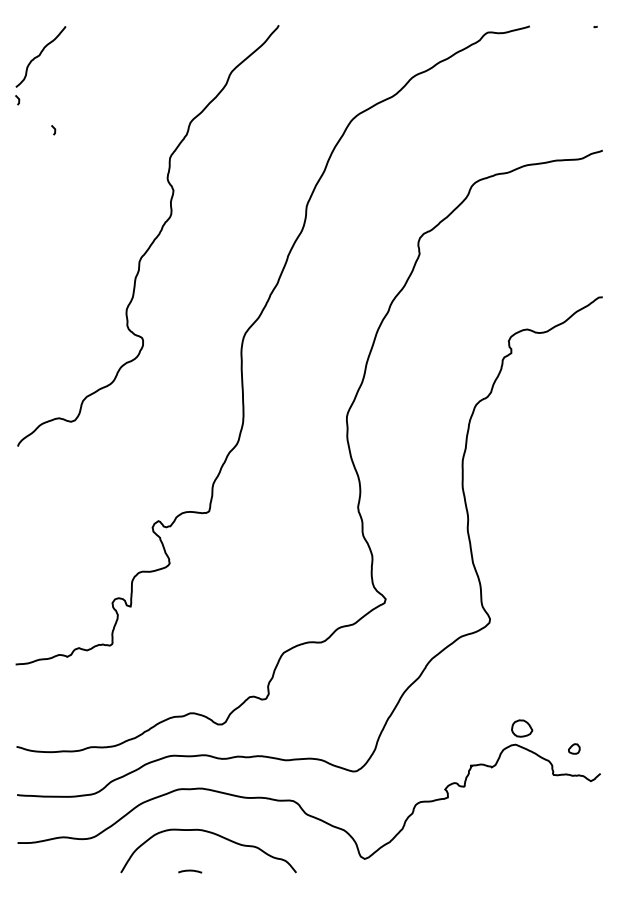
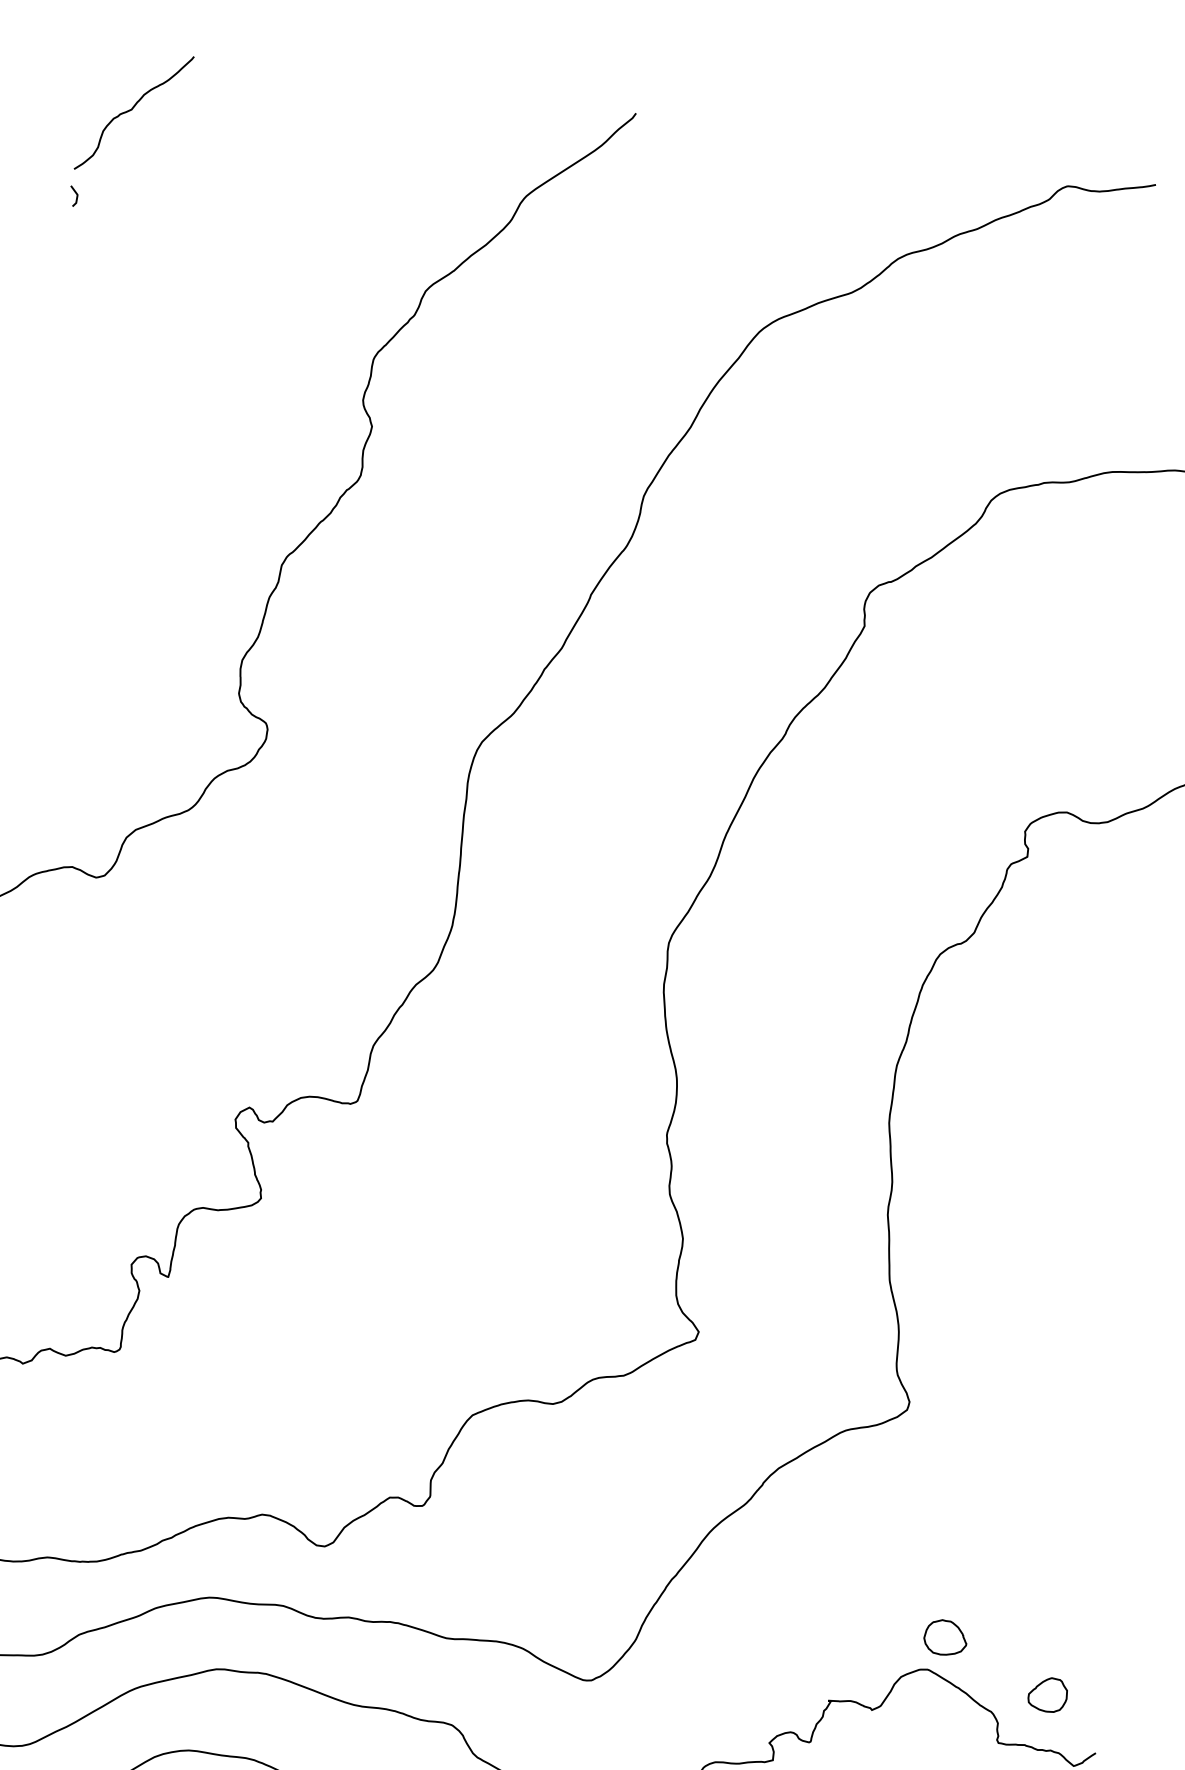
line: (54, 130) -> (142, 269), removed
part: (574, 748) -> (1048, 1693), size x1.67

